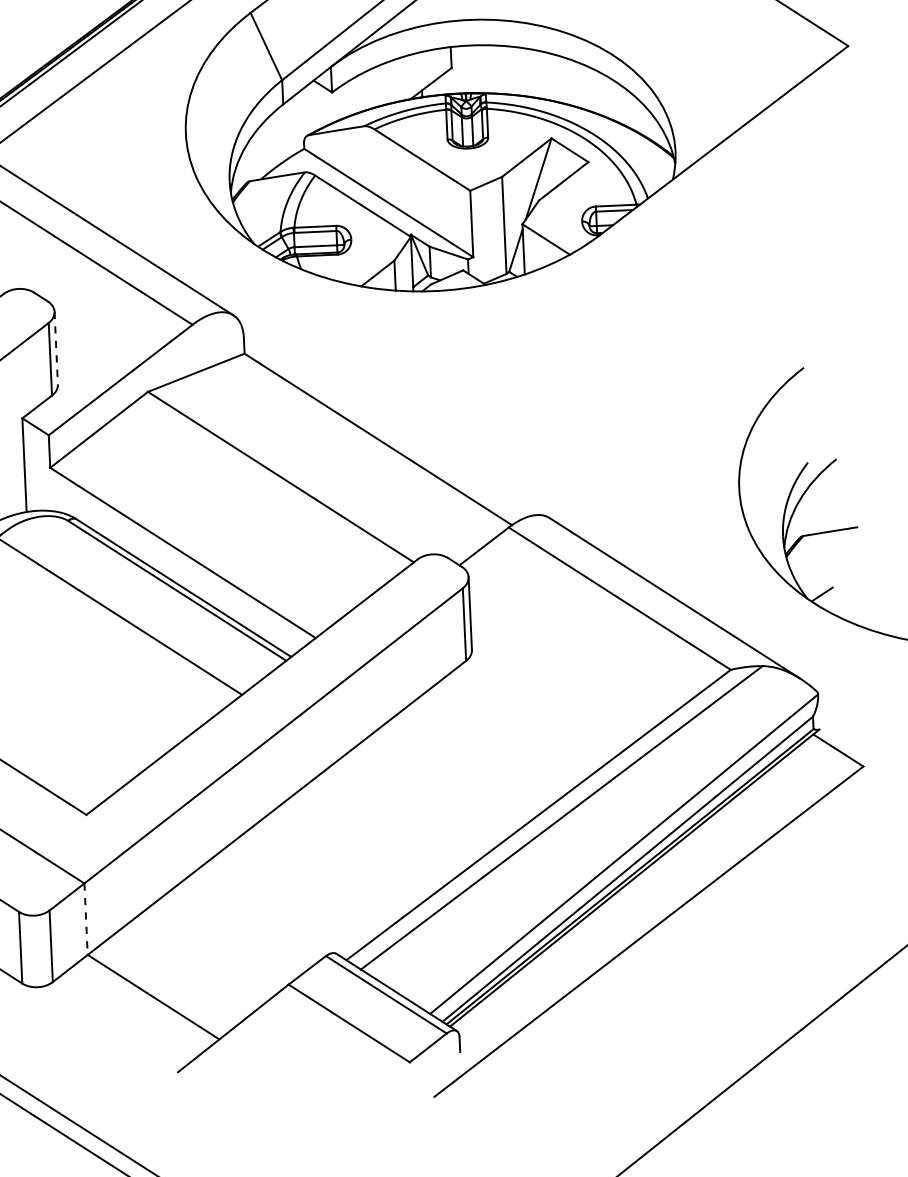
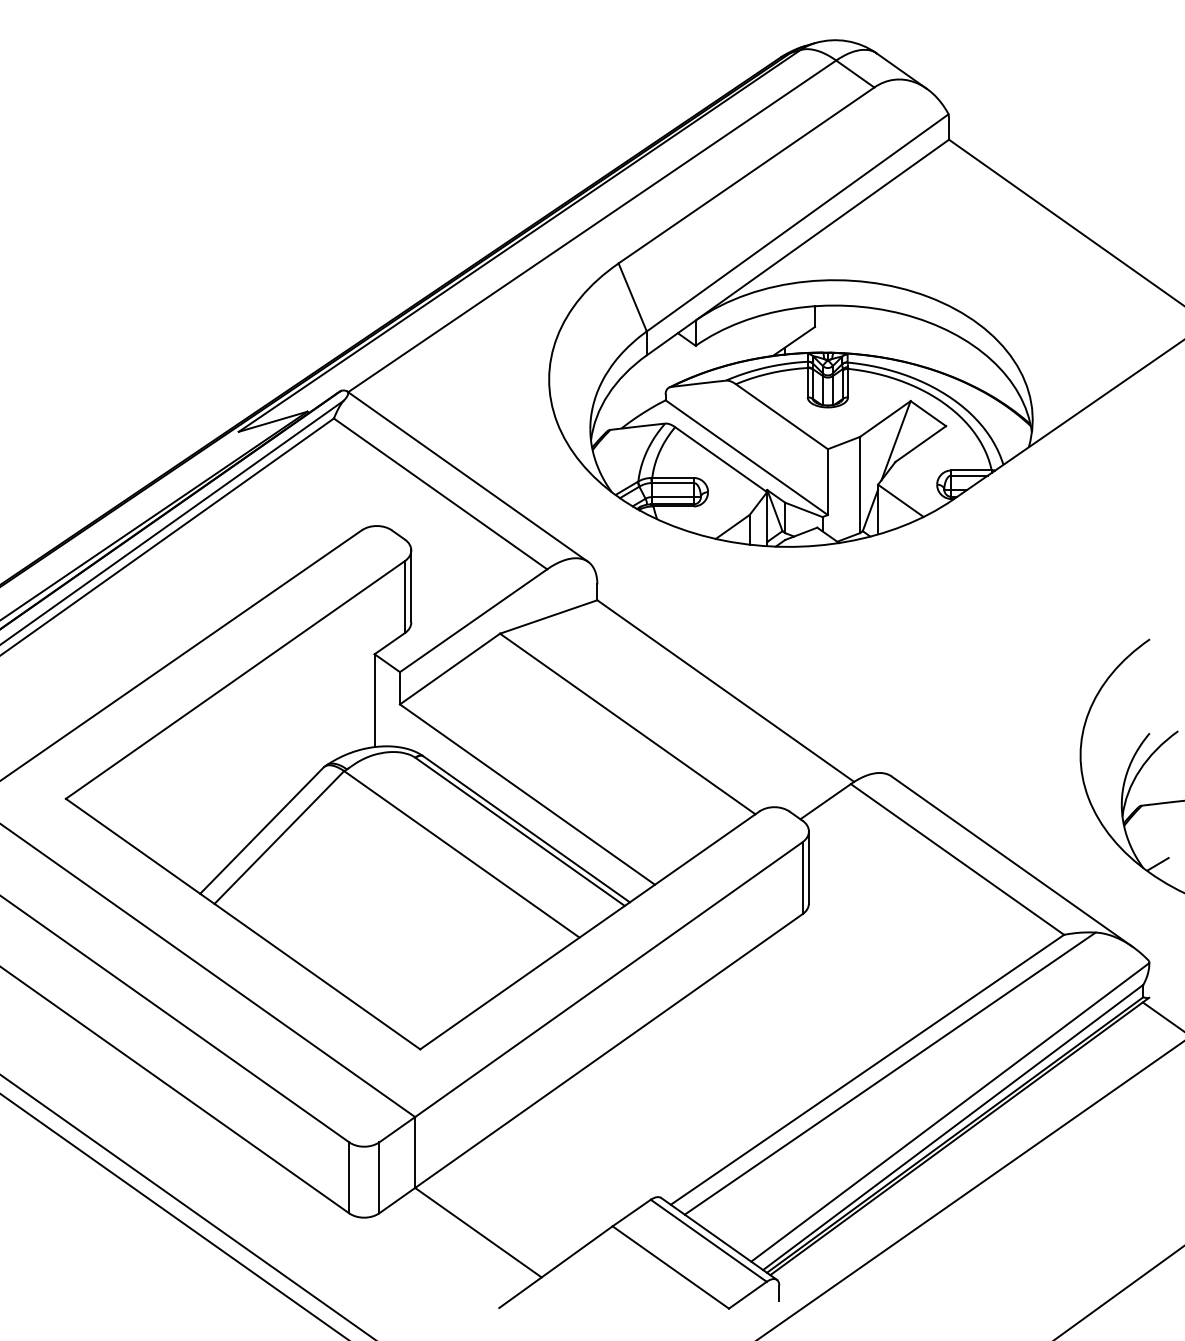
line: (56, 348) -> (411, 586), dashed -> solid
line: (86, 920) -> (415, 1153), dashed -> solid

